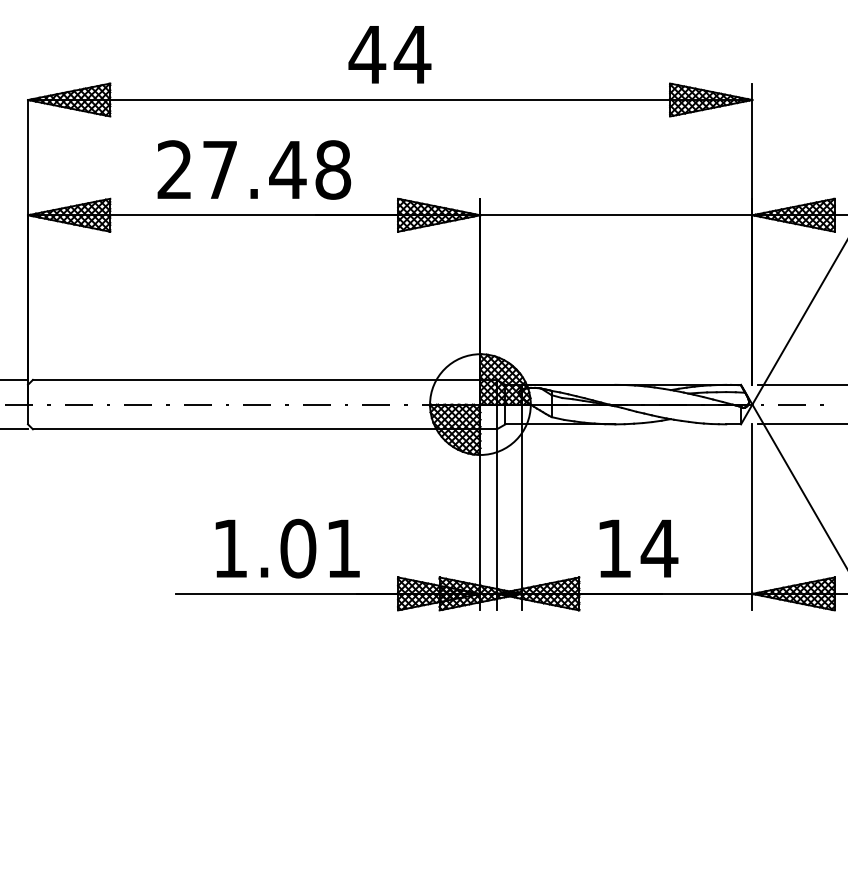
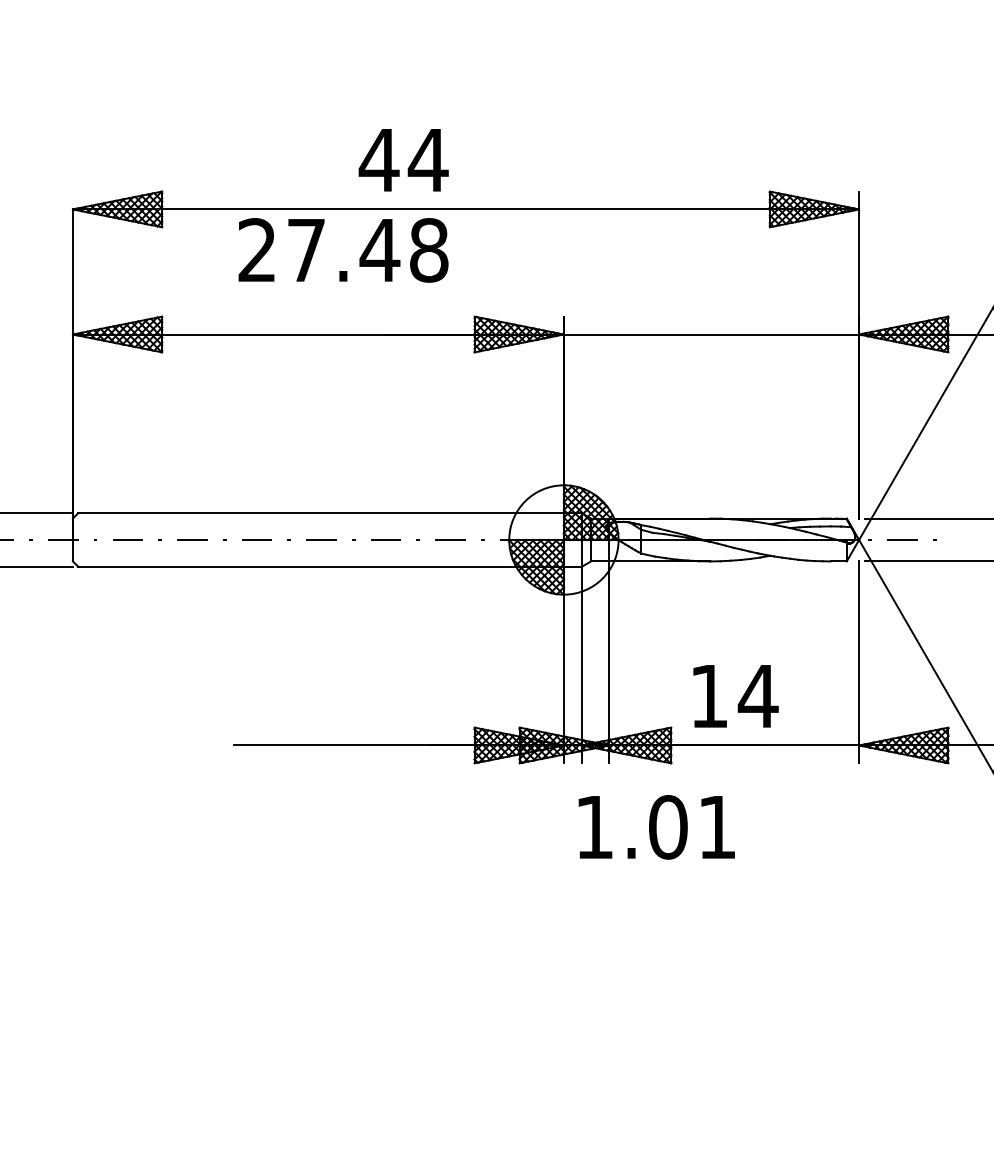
text: (389, 54) -> (403, 160), moved
text: (254, 170) -> (343, 250), moved
text: (287, 548) -> (656, 827), moved

